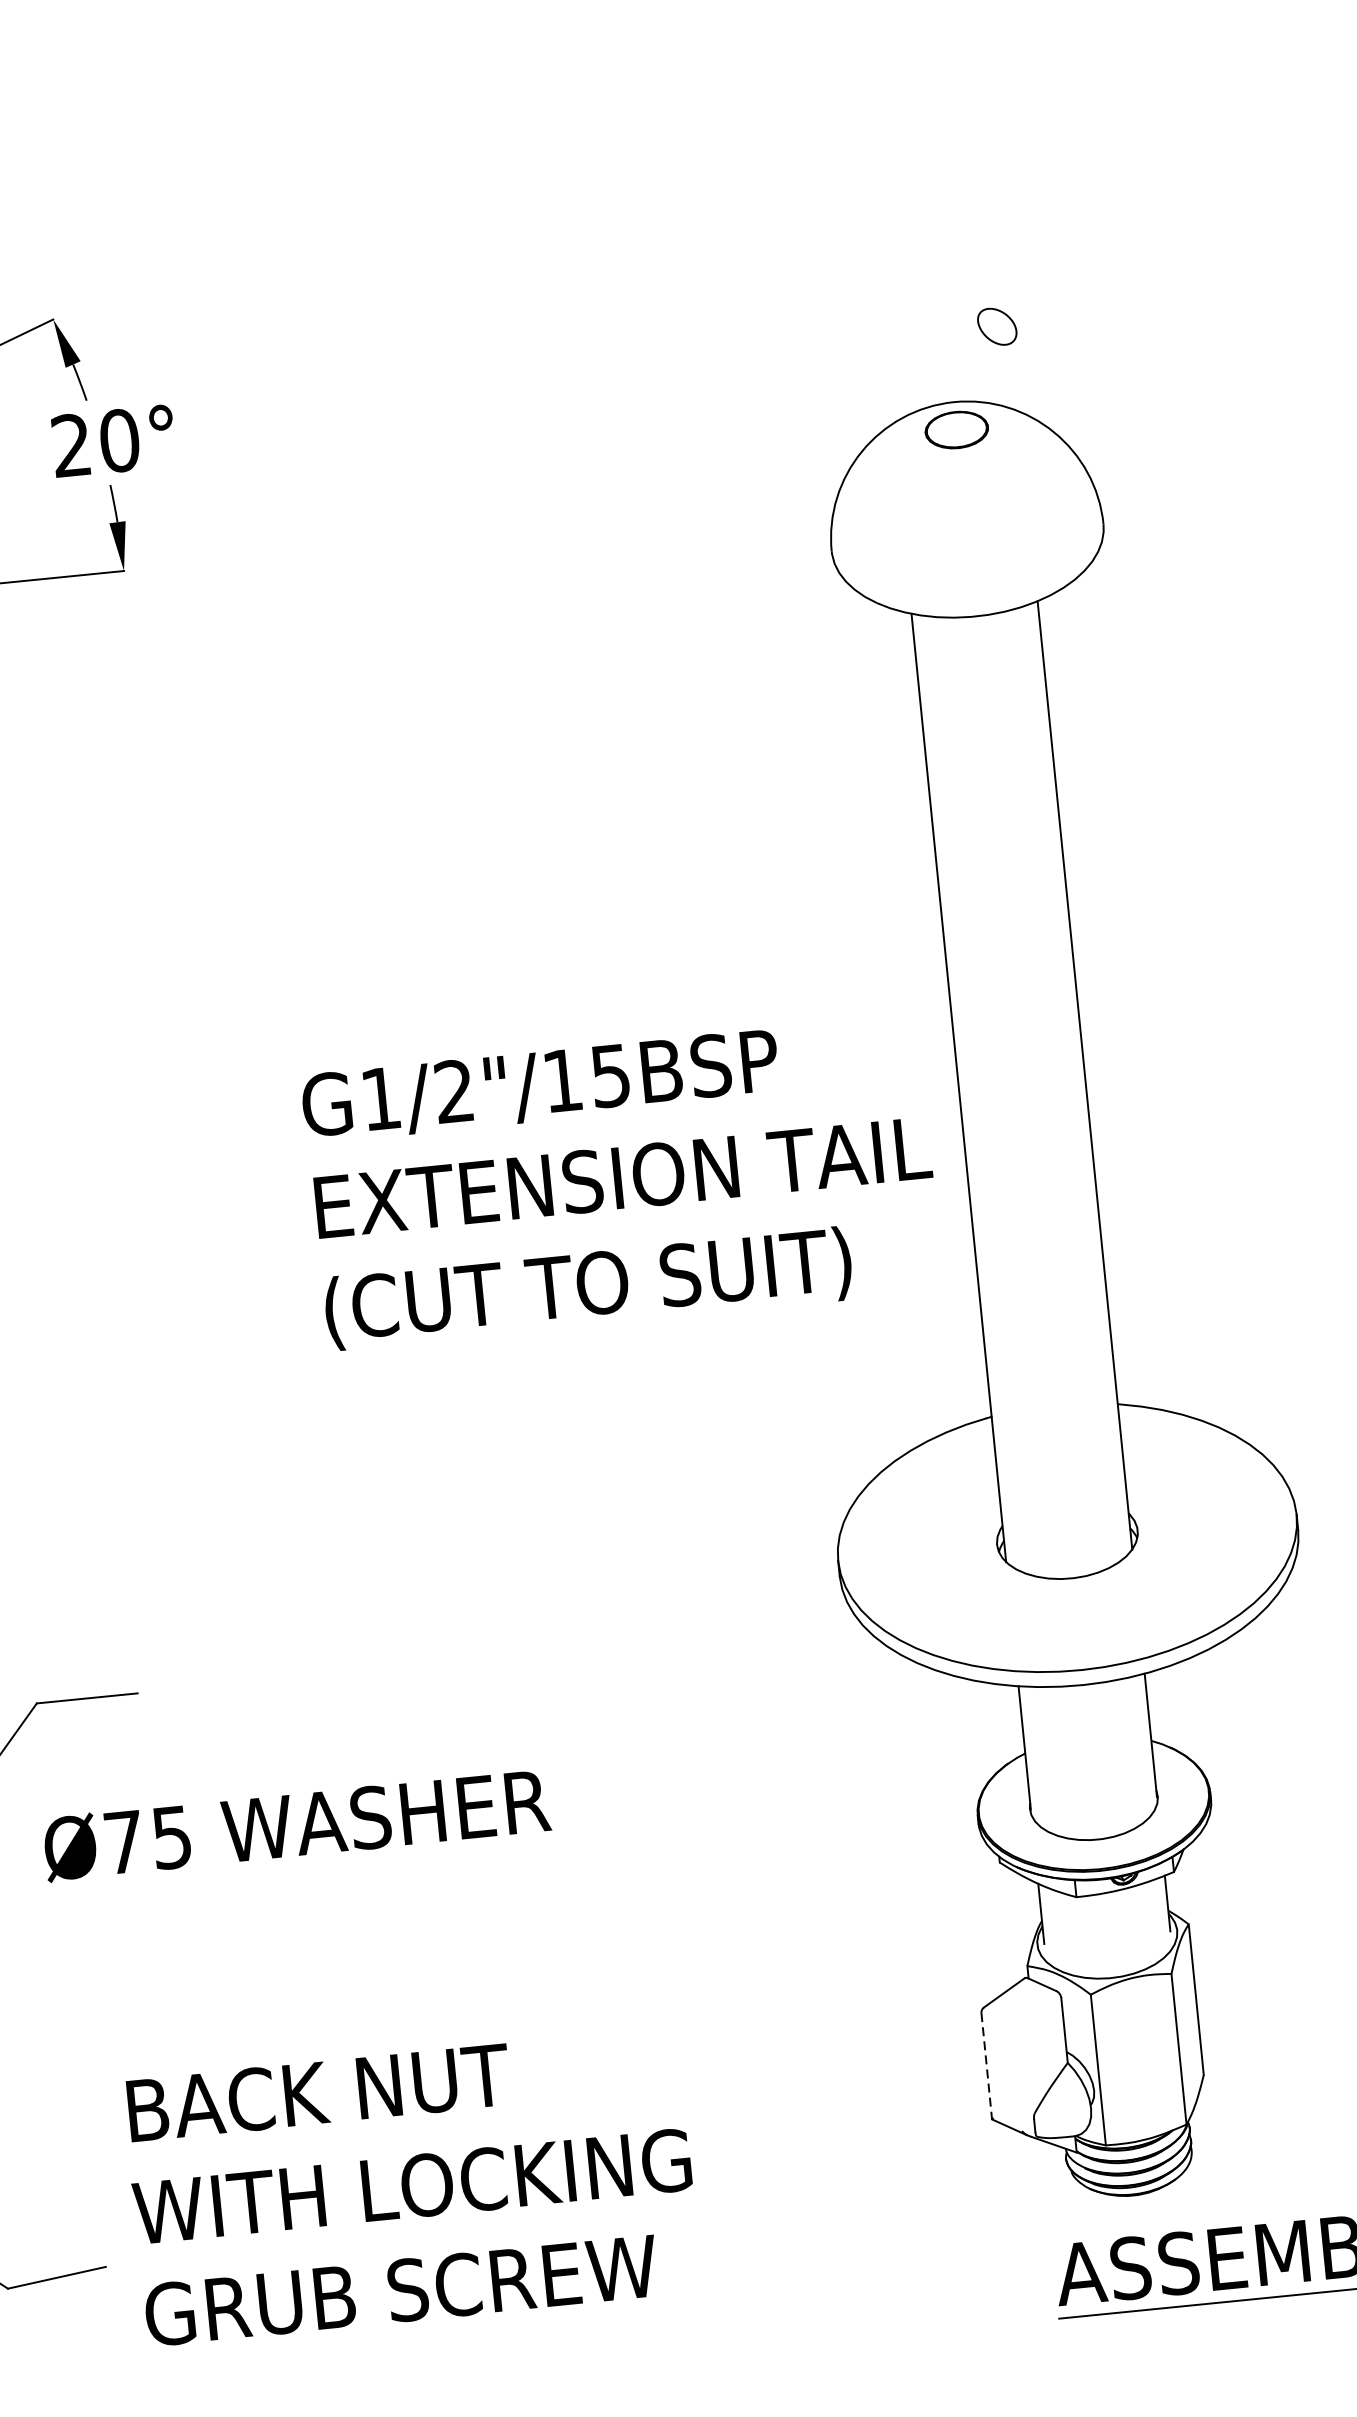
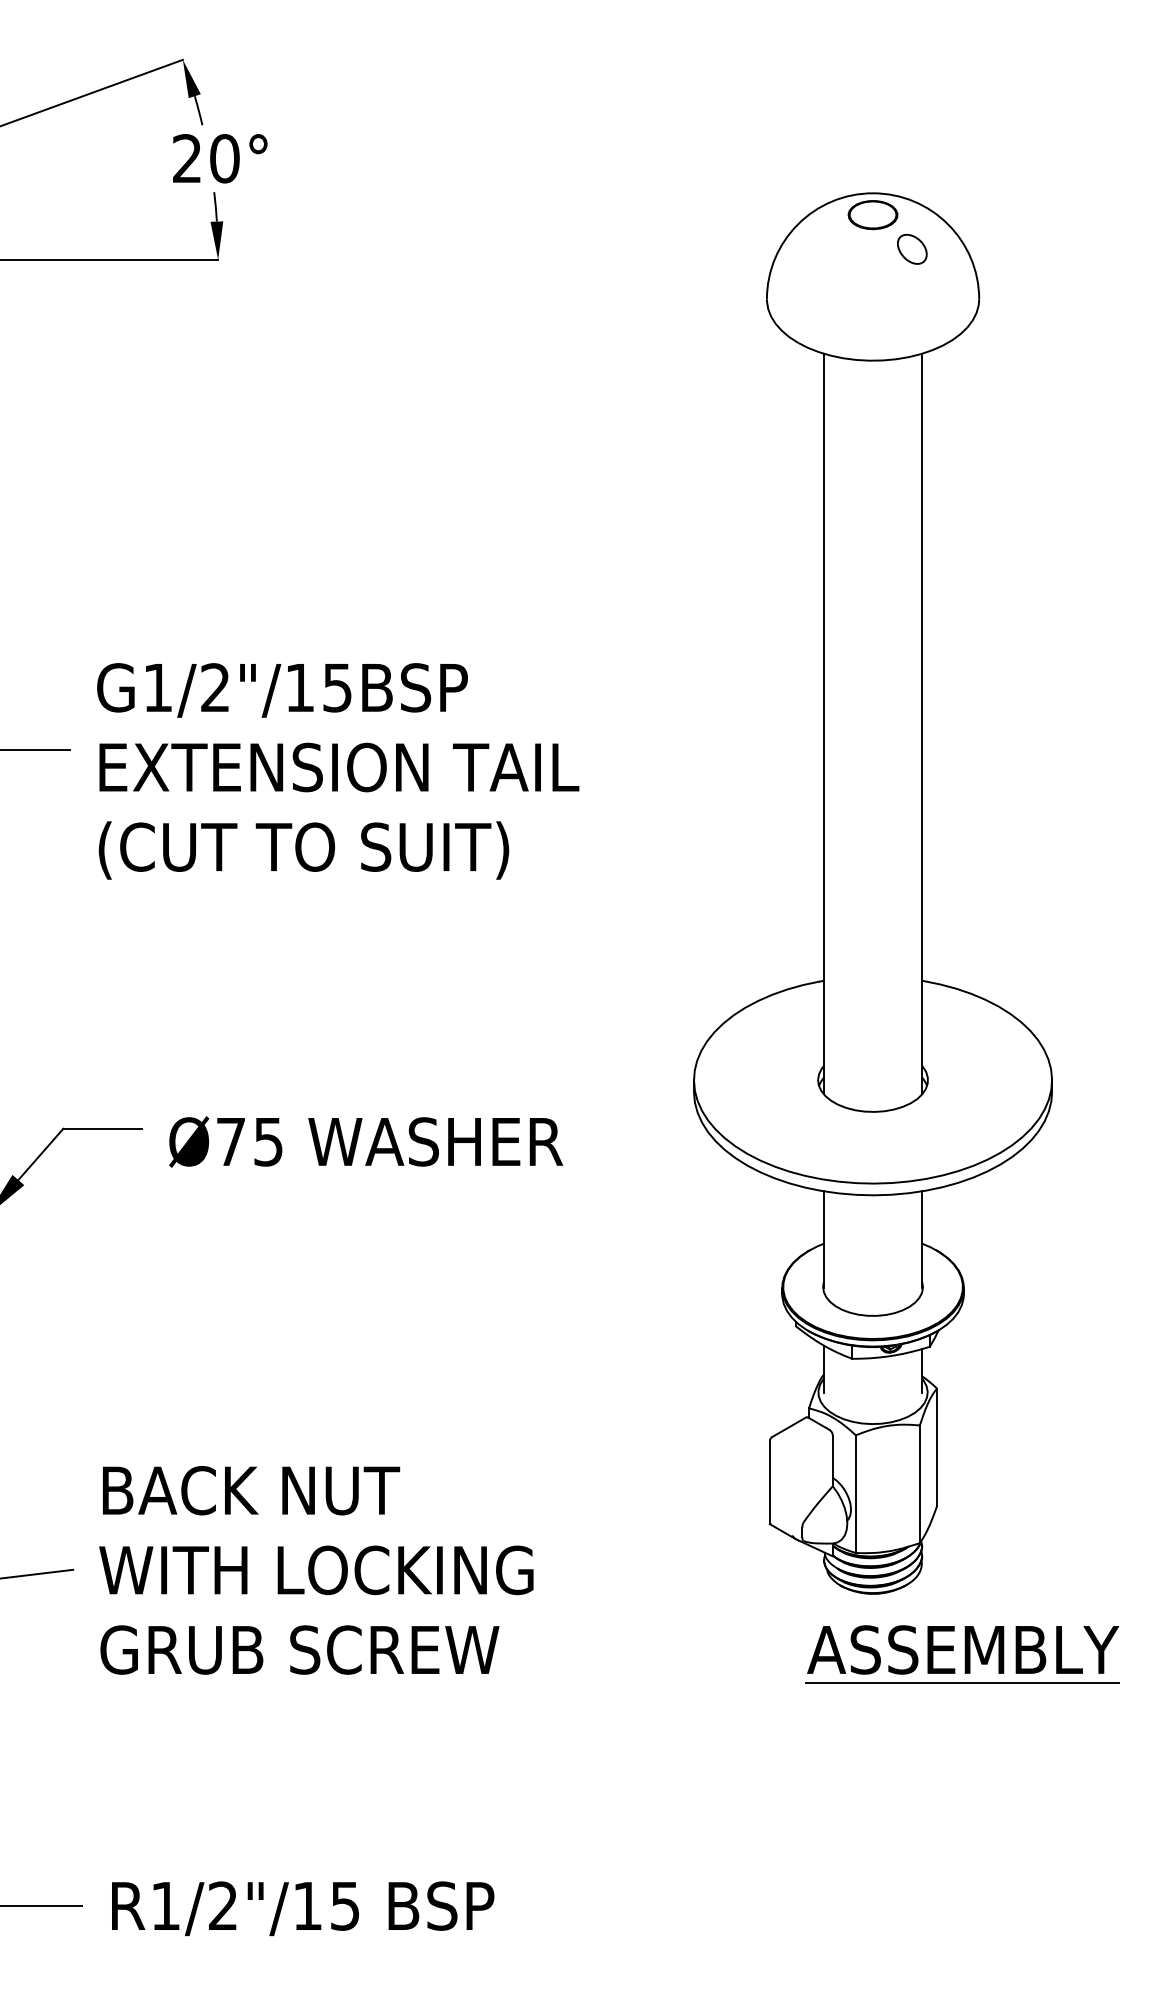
part: (997, 325) -> (912, 248), moved
text: (622, 1182) -> (338, 771), moved
text: (297, 1824) -> (366, 1141), moved
line: (986, 2067) -> (769, 1483), dashed -> solid
text: (412, 2186) -> (316, 1570), moved

